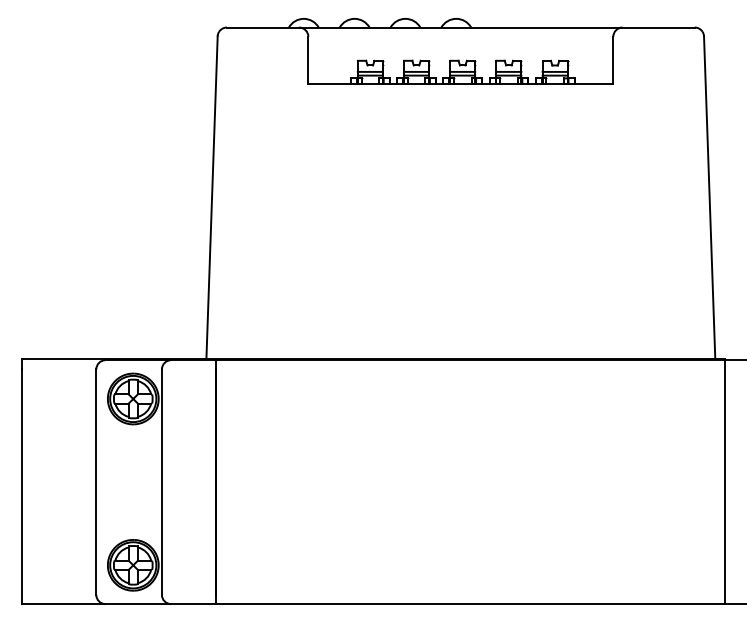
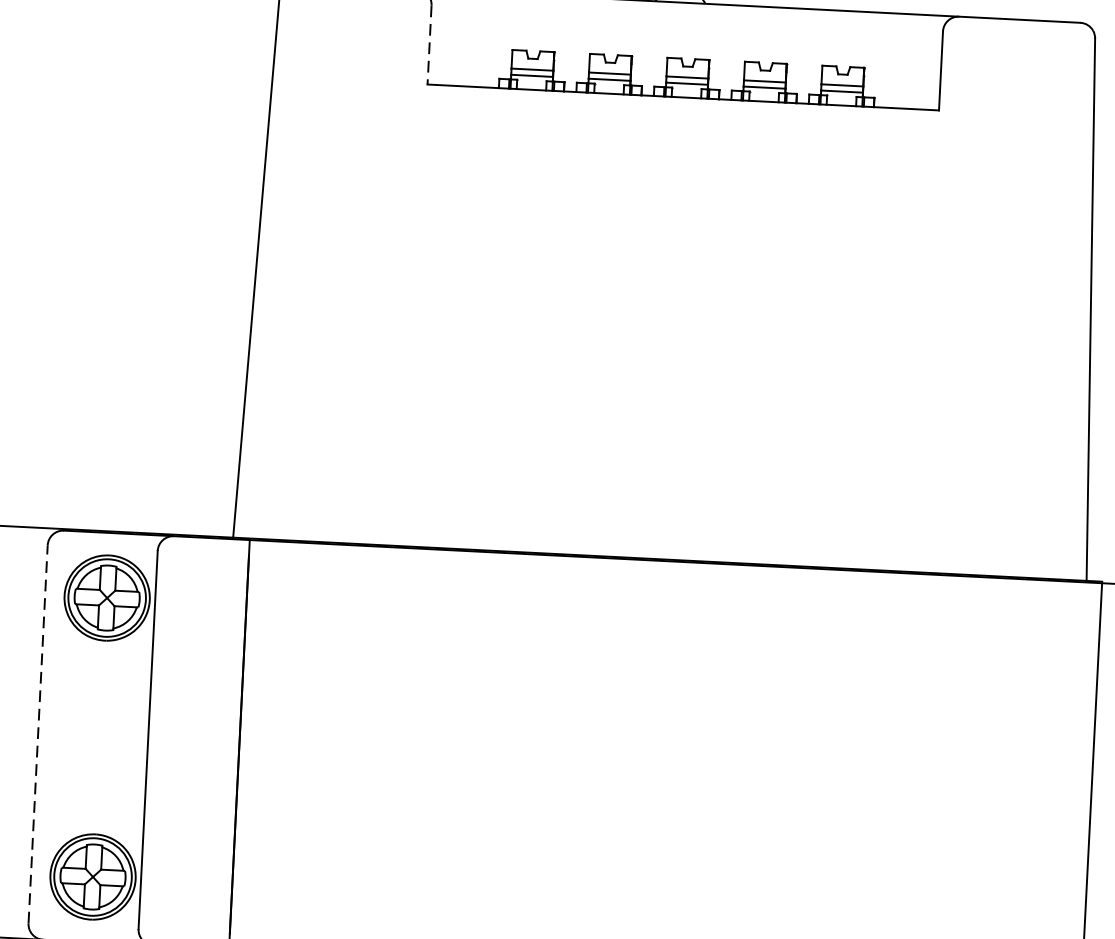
line: (308, 60) -> (429, 45), solid -> dashed
line: (96, 482) -> (38, 734), solid -> dashed

